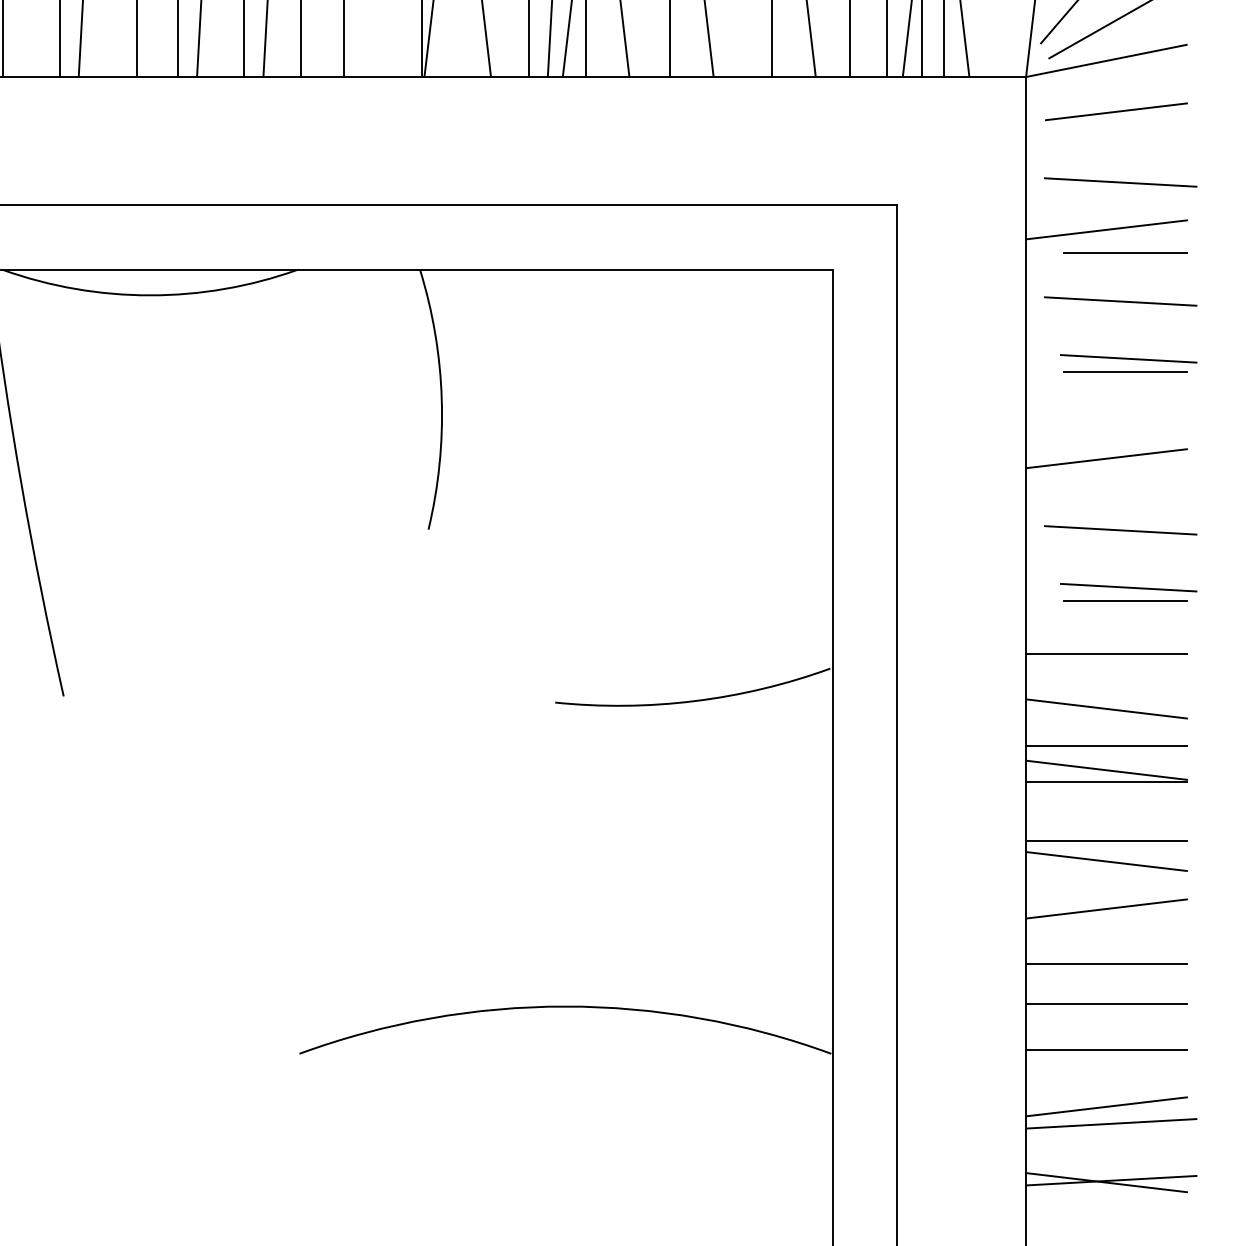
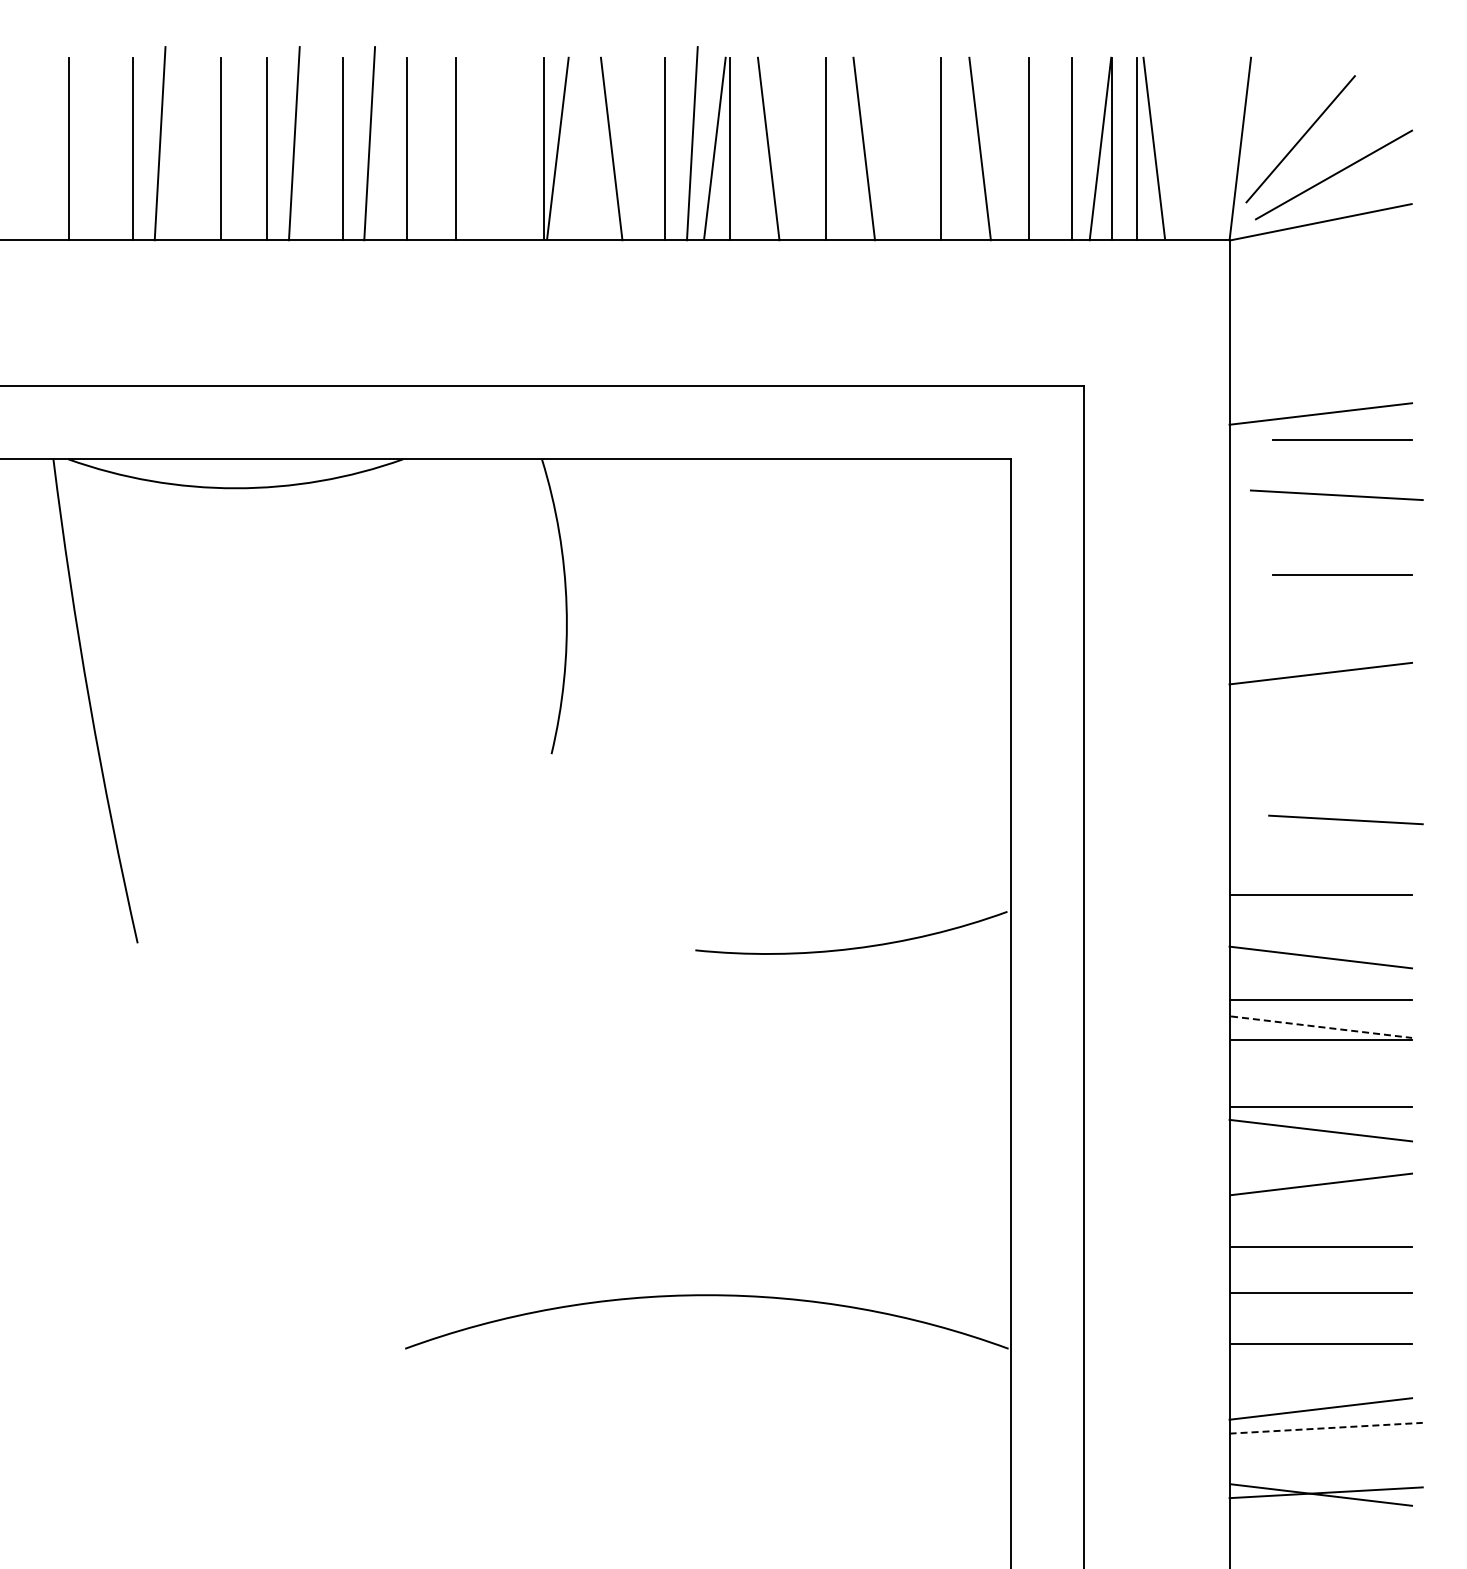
line: (1115, 111) -> (1331, 279), removed
line: (1120, 182) -> (1336, 360), removed
line: (1128, 359) -> (1345, 560), removed
line: (1120, 529) -> (1336, 754), removed
line: (1125, 600) -> (1342, 834), removed
line: (1108, 770) -> (1322, 1027), solid -> dashed
line: (1111, 1124) -> (1326, 1428), solid -> dashed

